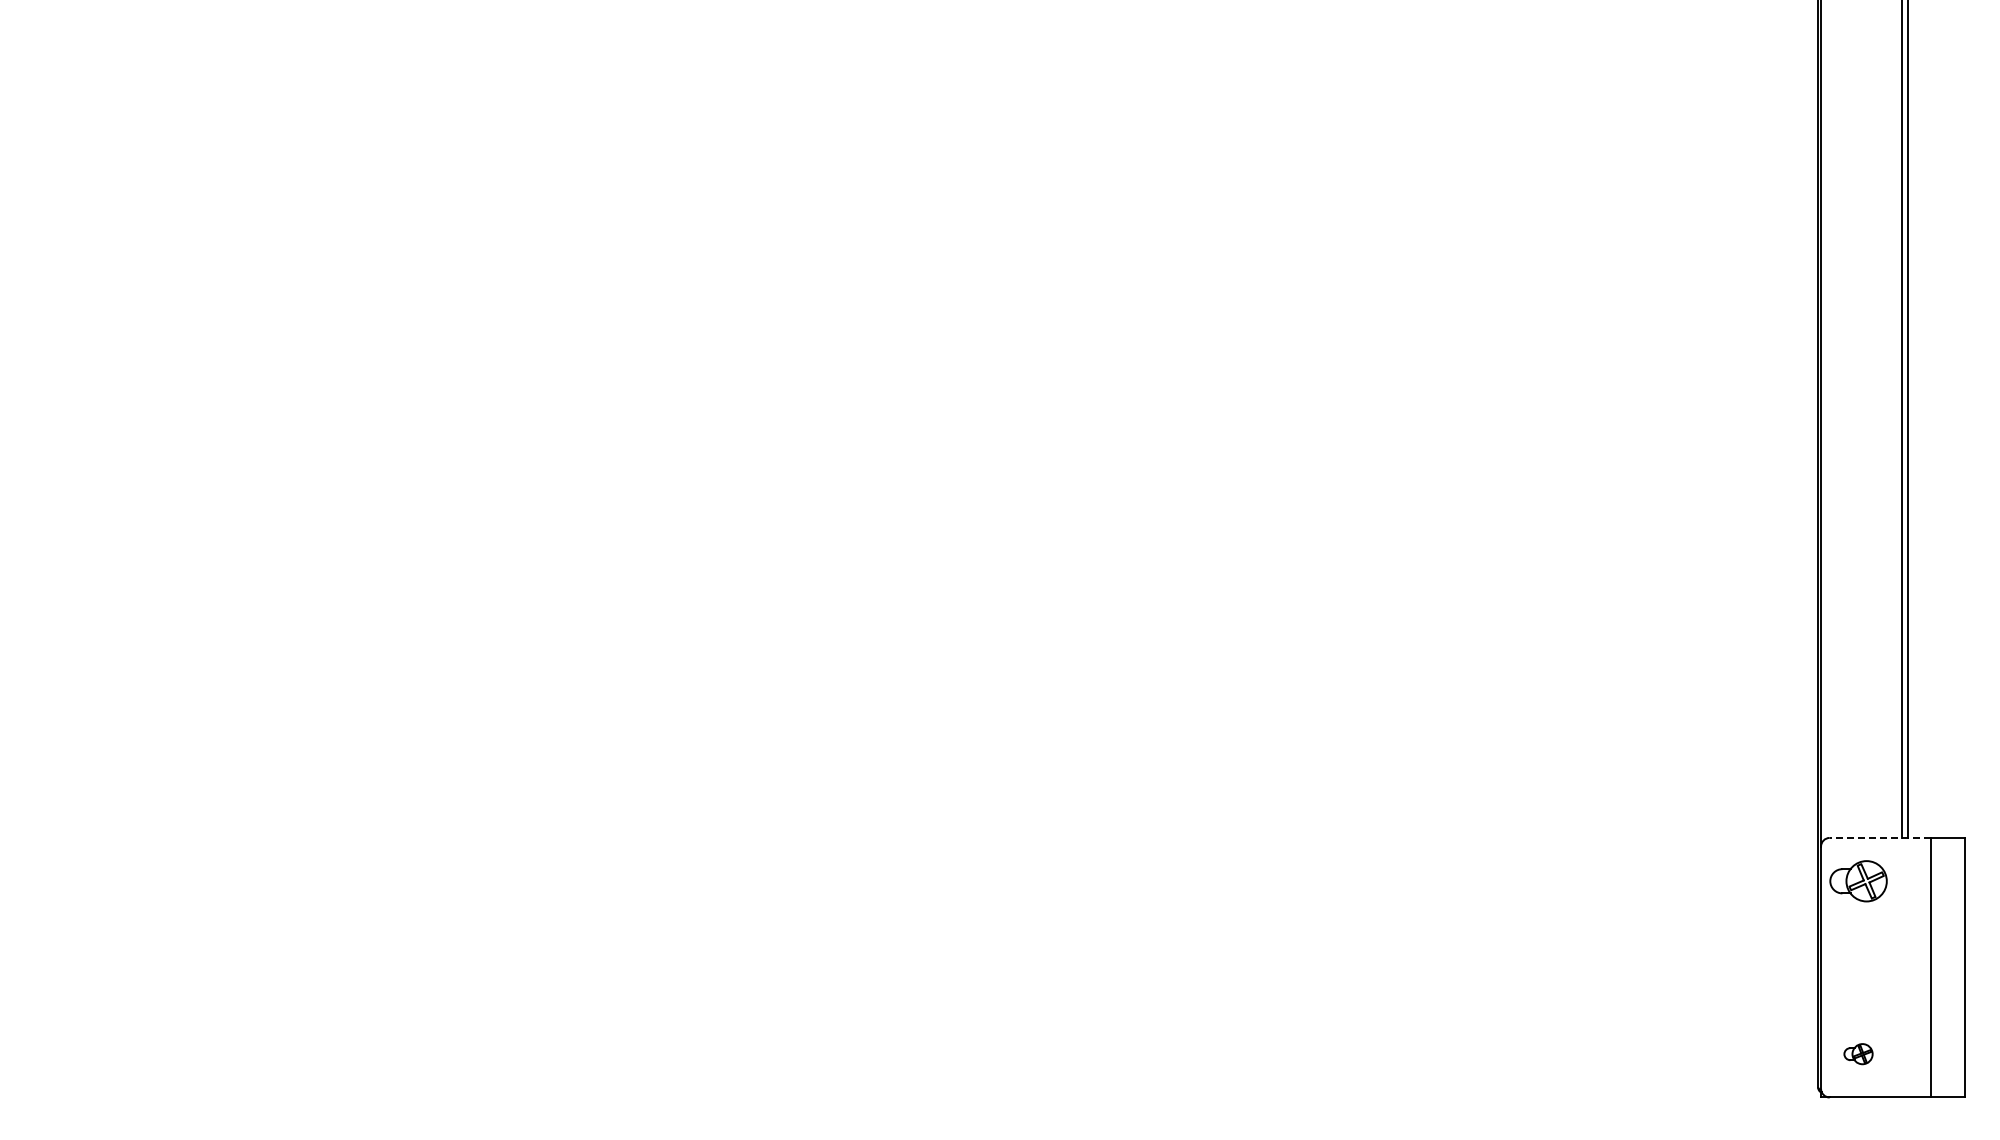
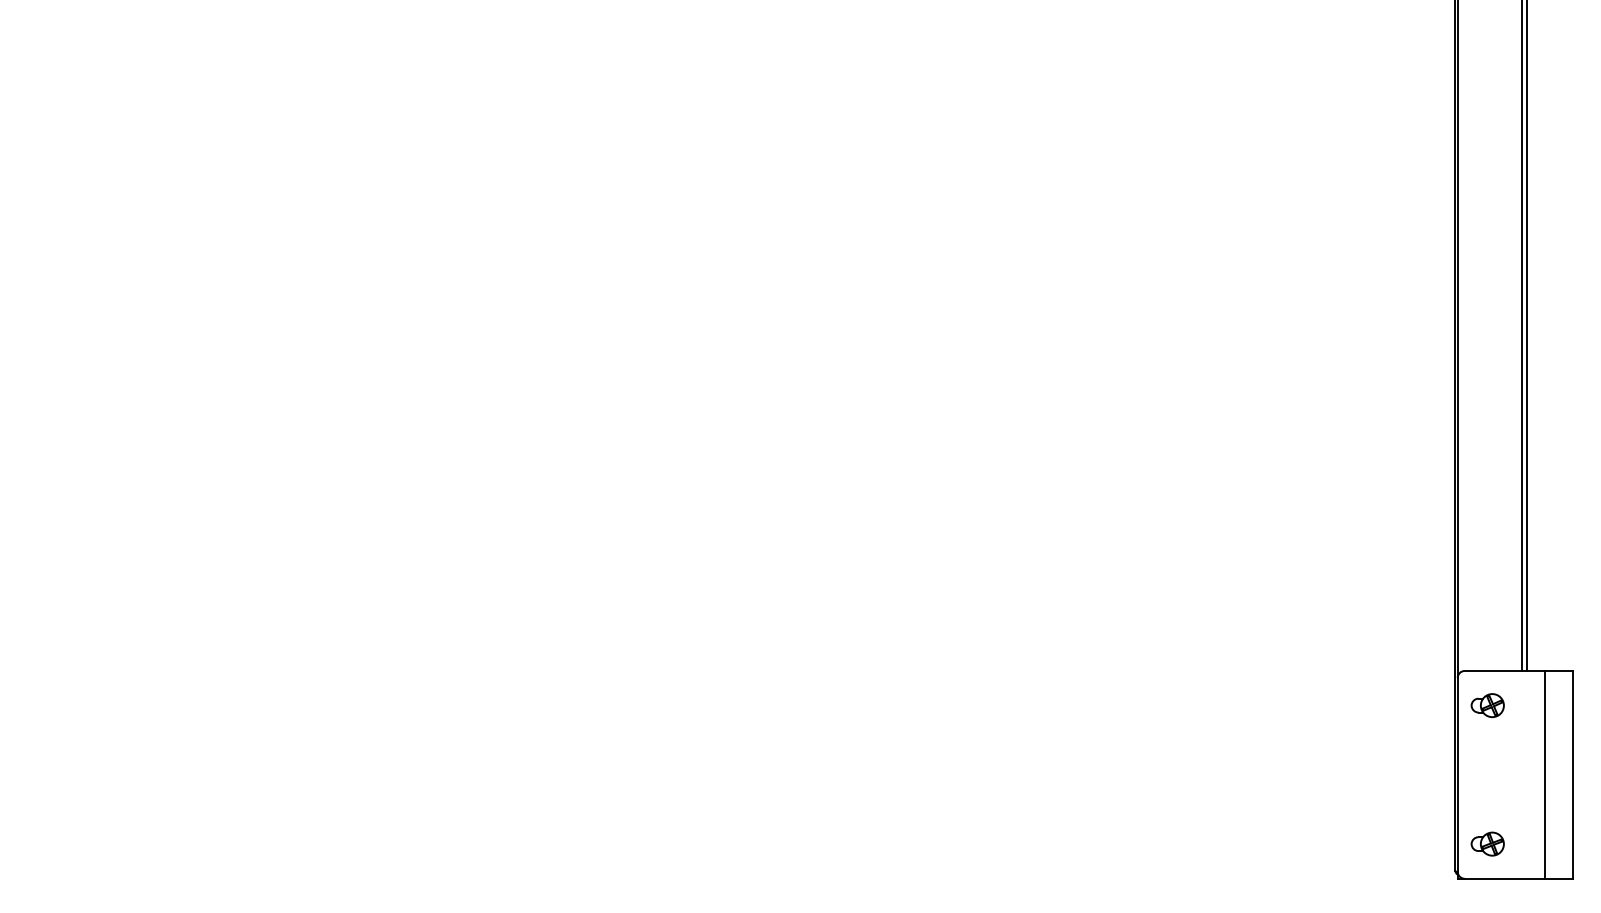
line: (1879, 837) -> (1504, 670), dashed -> solid
part: (1858, 880) -> (1487, 705), size x0.71
part: (1858, 1053) -> (1487, 843), size x1.43

